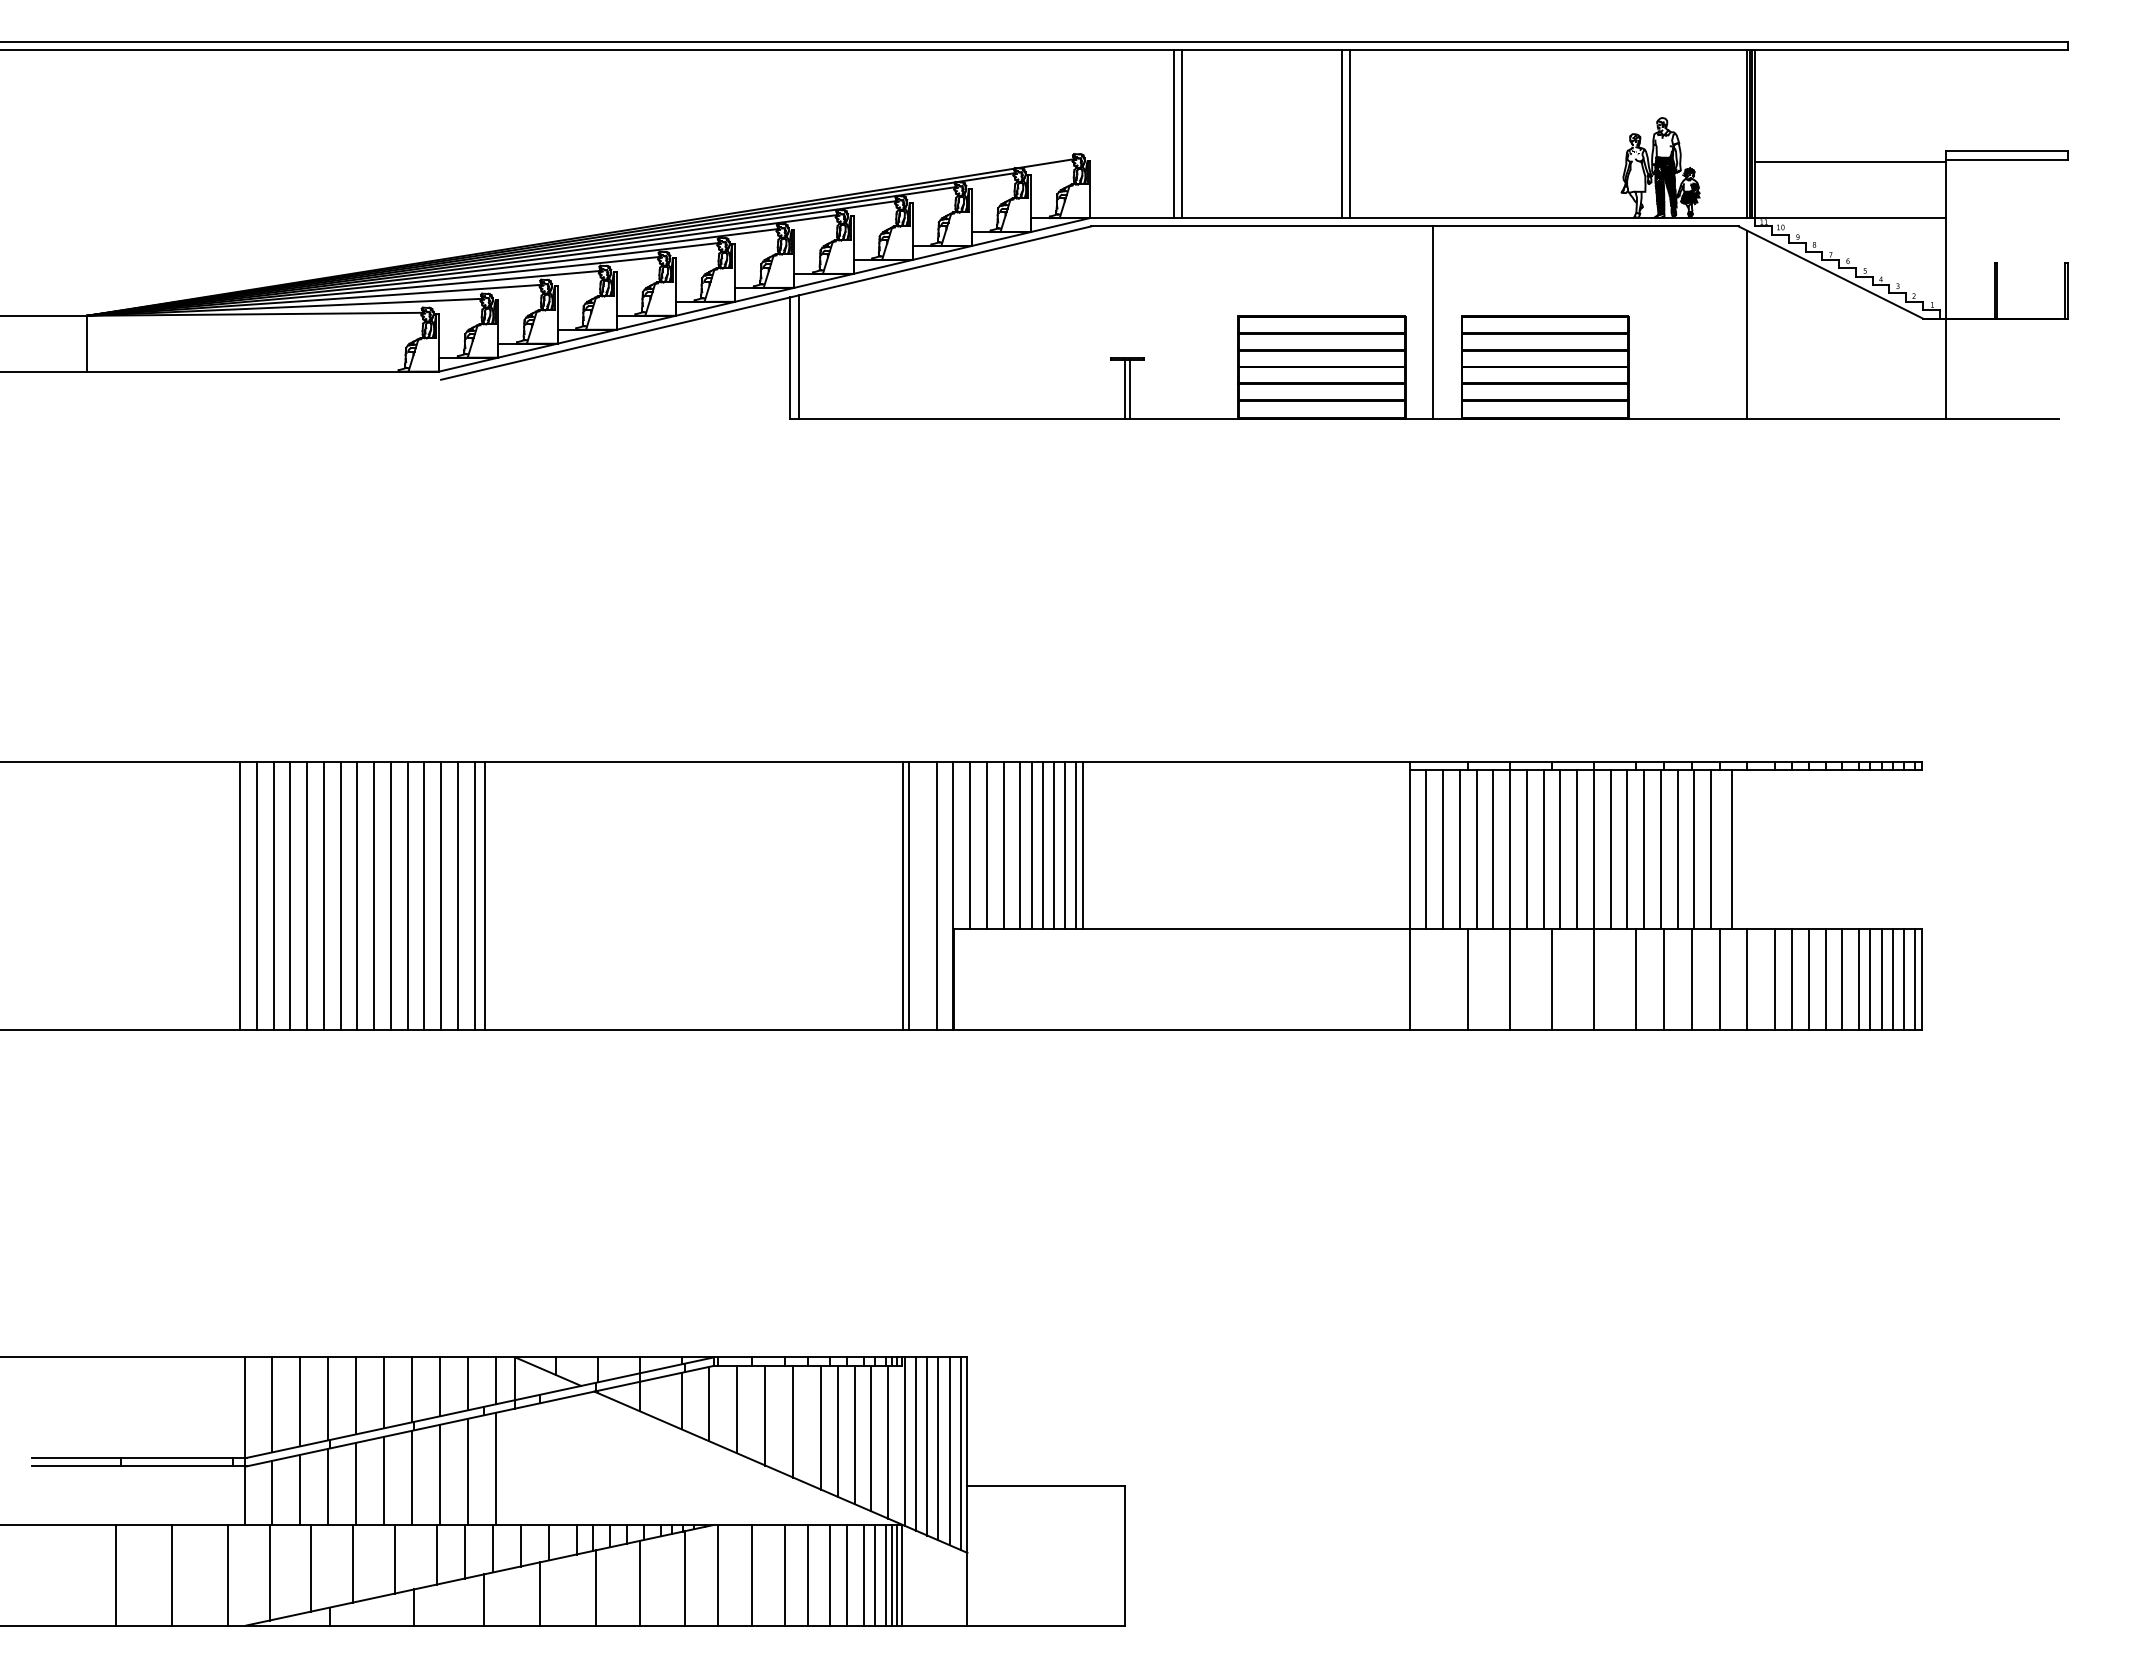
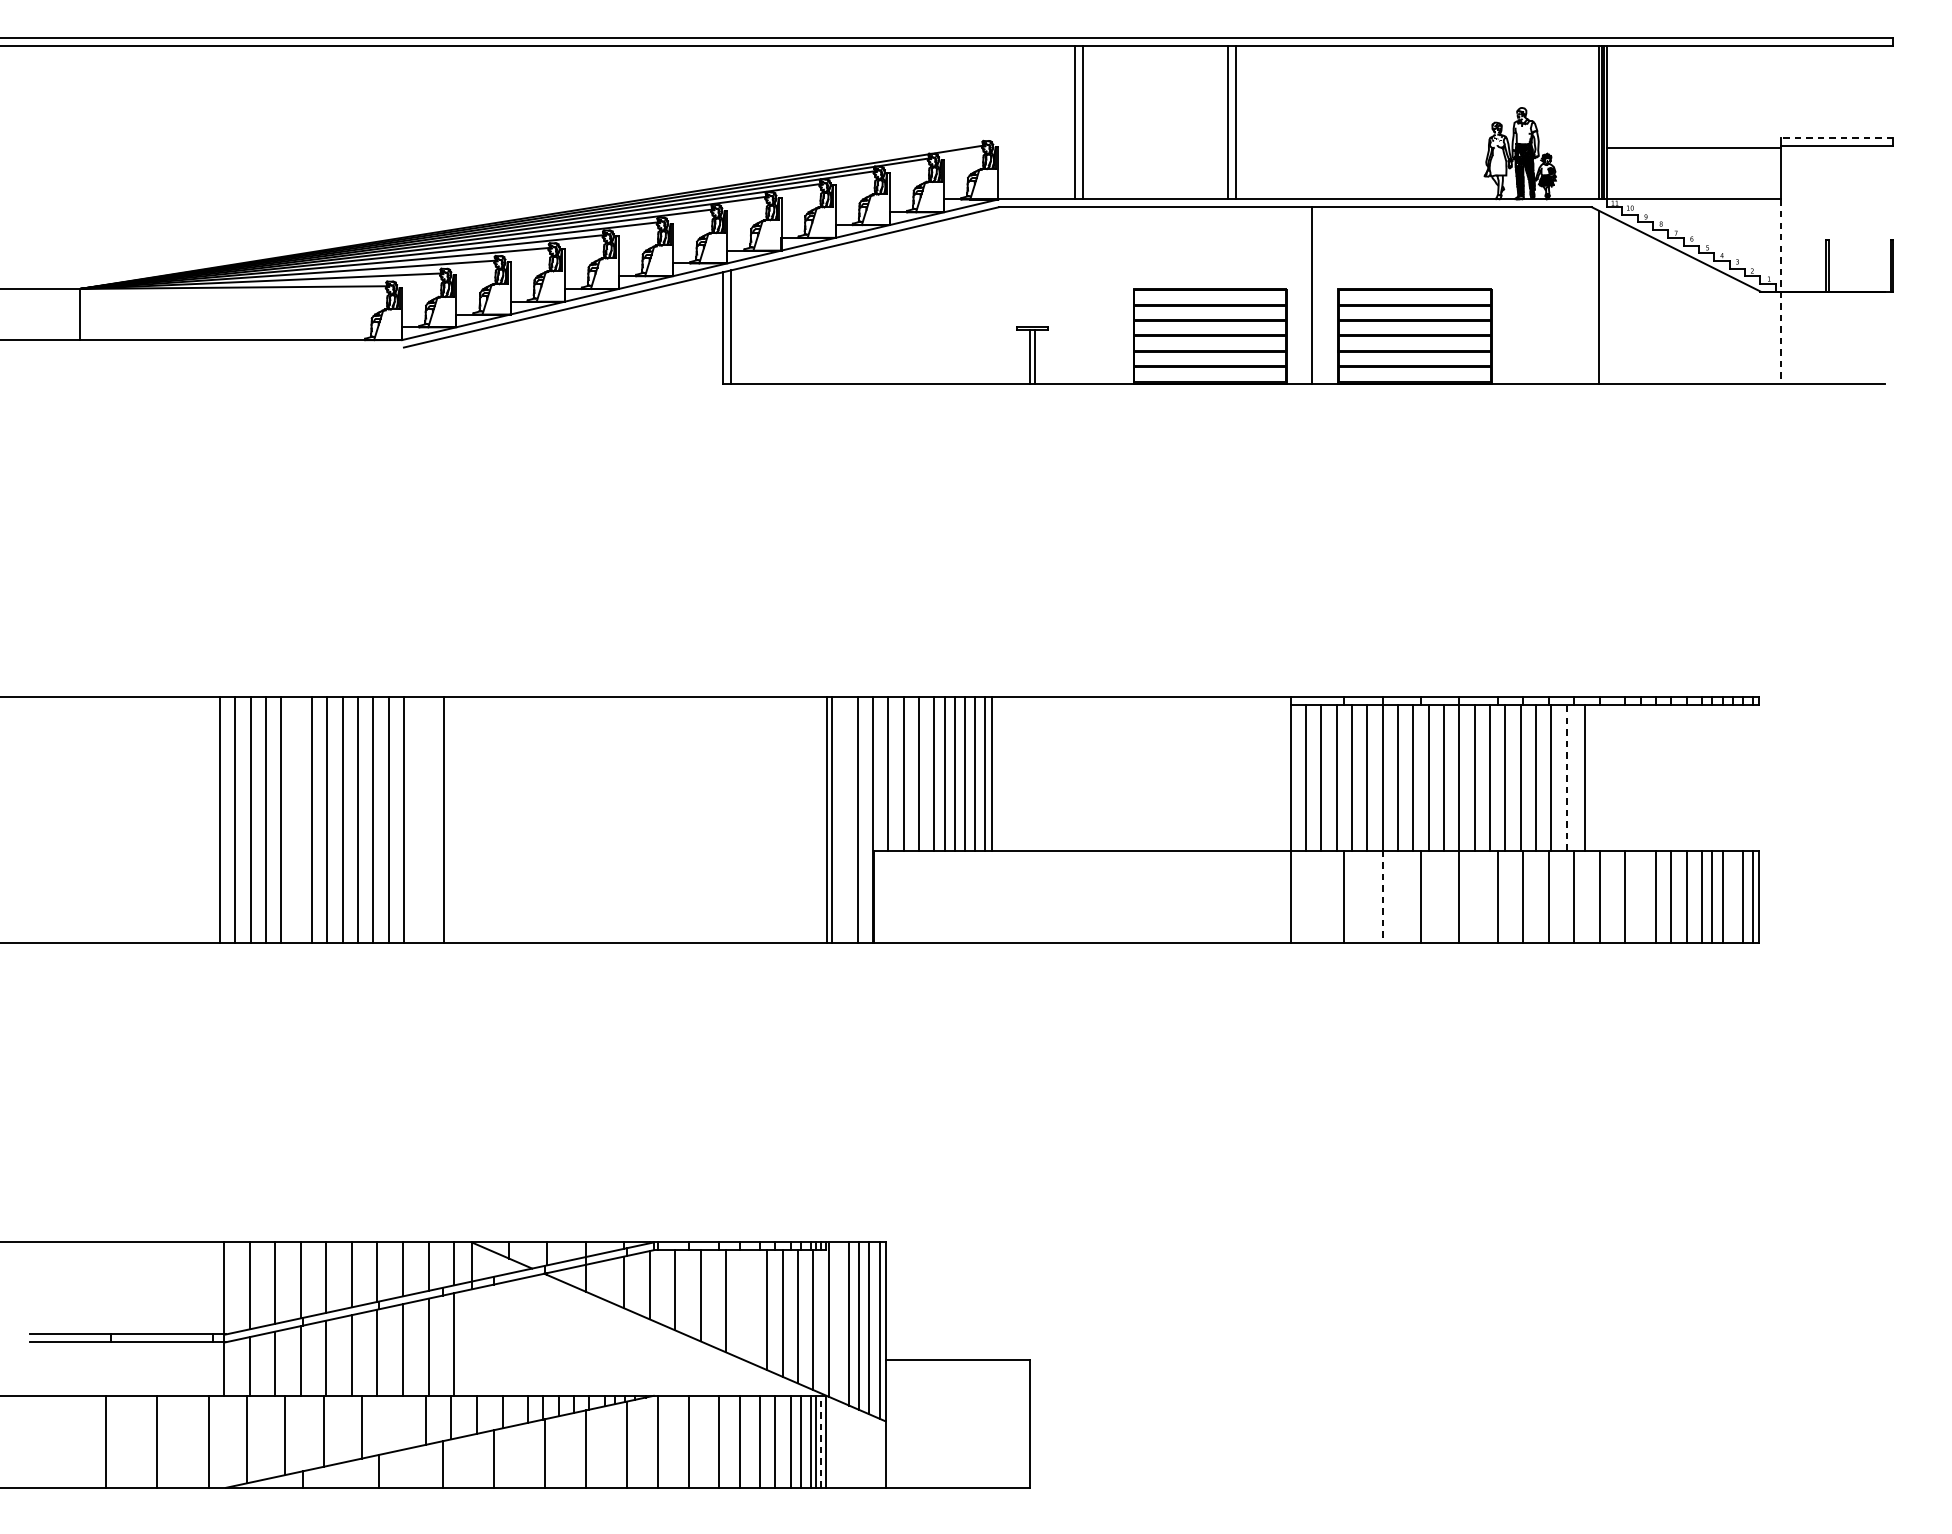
line: (2006, 151) -> (1836, 138), solid -> dashed
line: (1945, 318) -> (1781, 291), solid -> dashed
line: (1711, 849) -> (1566, 777), solid -> dashed
line: (323, 895) -> (296, 819), removed
line: (457, 895) -> (418, 819), removed
line: (474, 895) -> (434, 819), removed
line: (1792, 979) -> (1641, 896), removed
line: (1892, 979) -> (1732, 896), removed
line: (1510, 980) -> (1382, 897), solid -> dashed
line: (821, 1427) -> (752, 1306), removed
line: (916, 1443) -> (839, 1321), removed
line: (437, 1554) -> (400, 1422), removed
line: (897, 1574) -> (821, 1441), solid -> dashed

